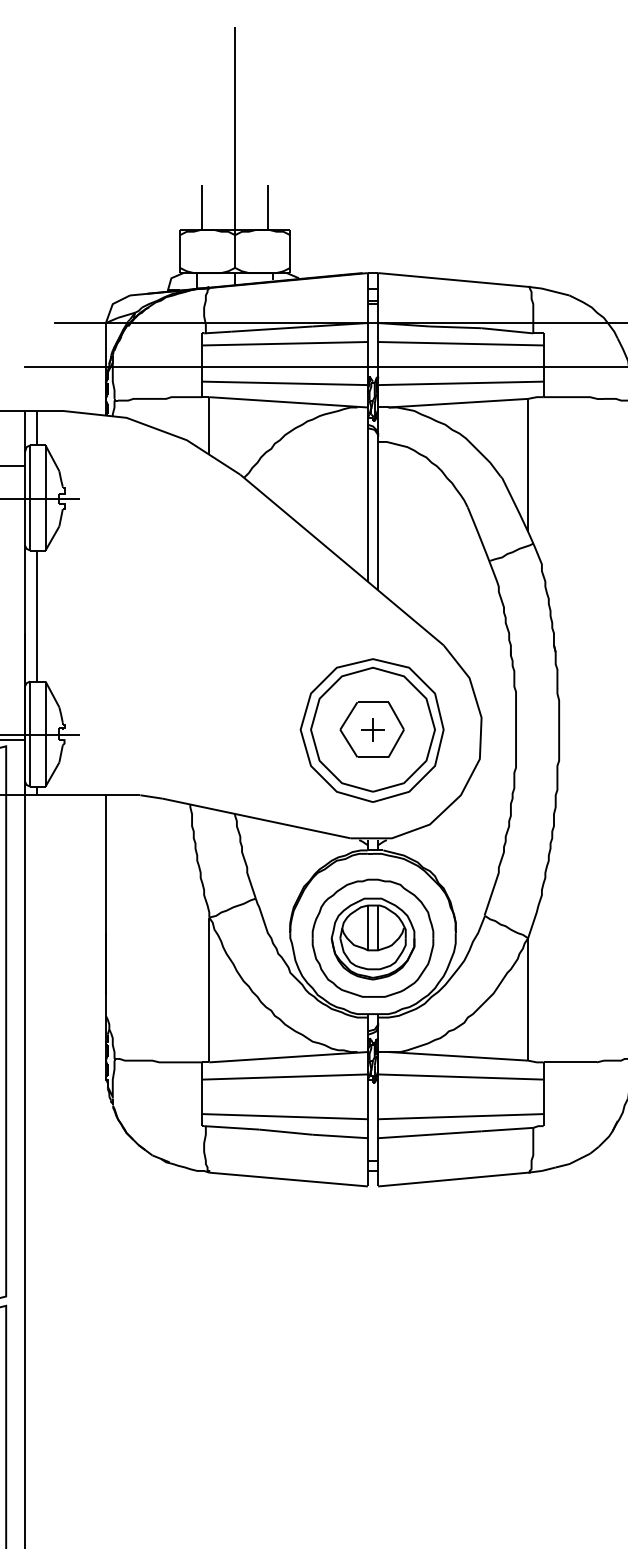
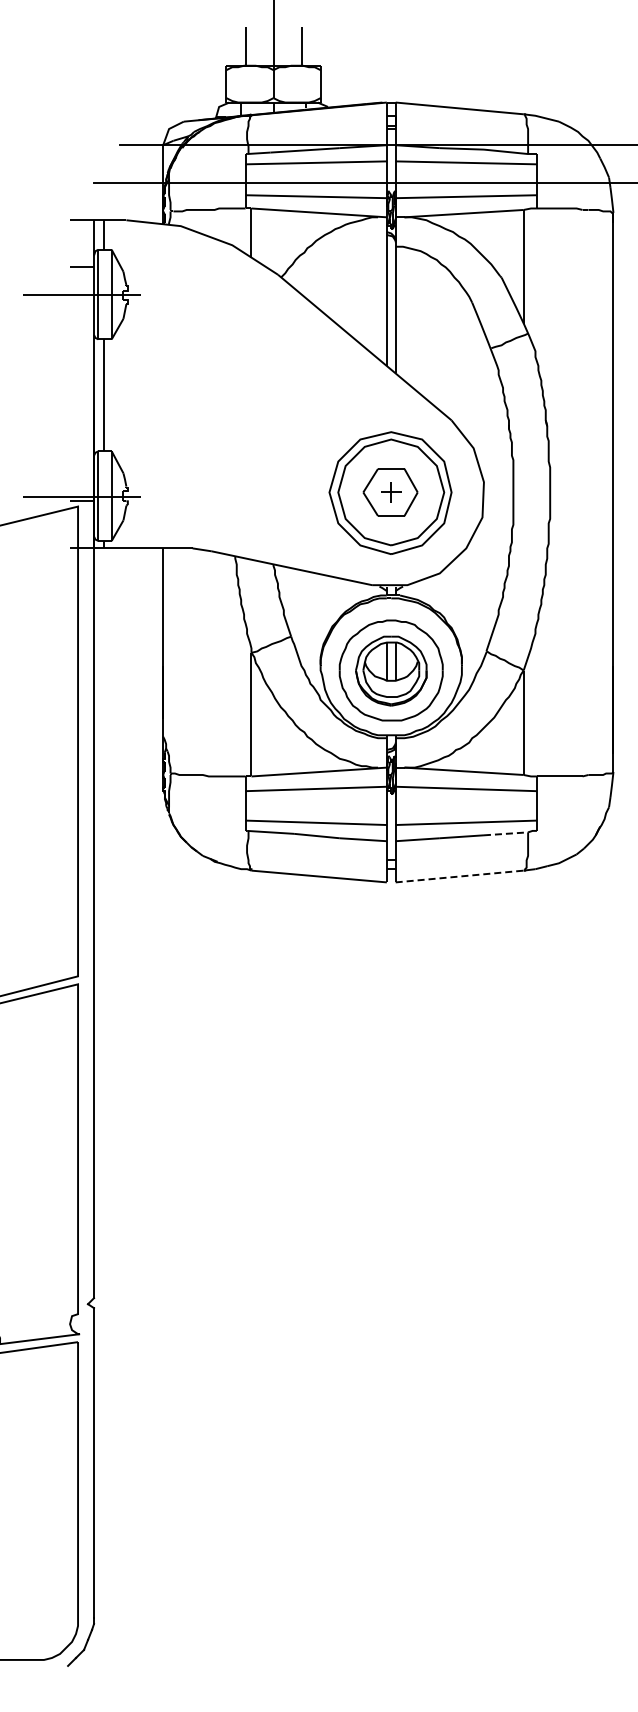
line: (507, 1129) -> (506, 833), solid -> dashed
line: (454, 1179) -> (460, 876), solid -> dashed

